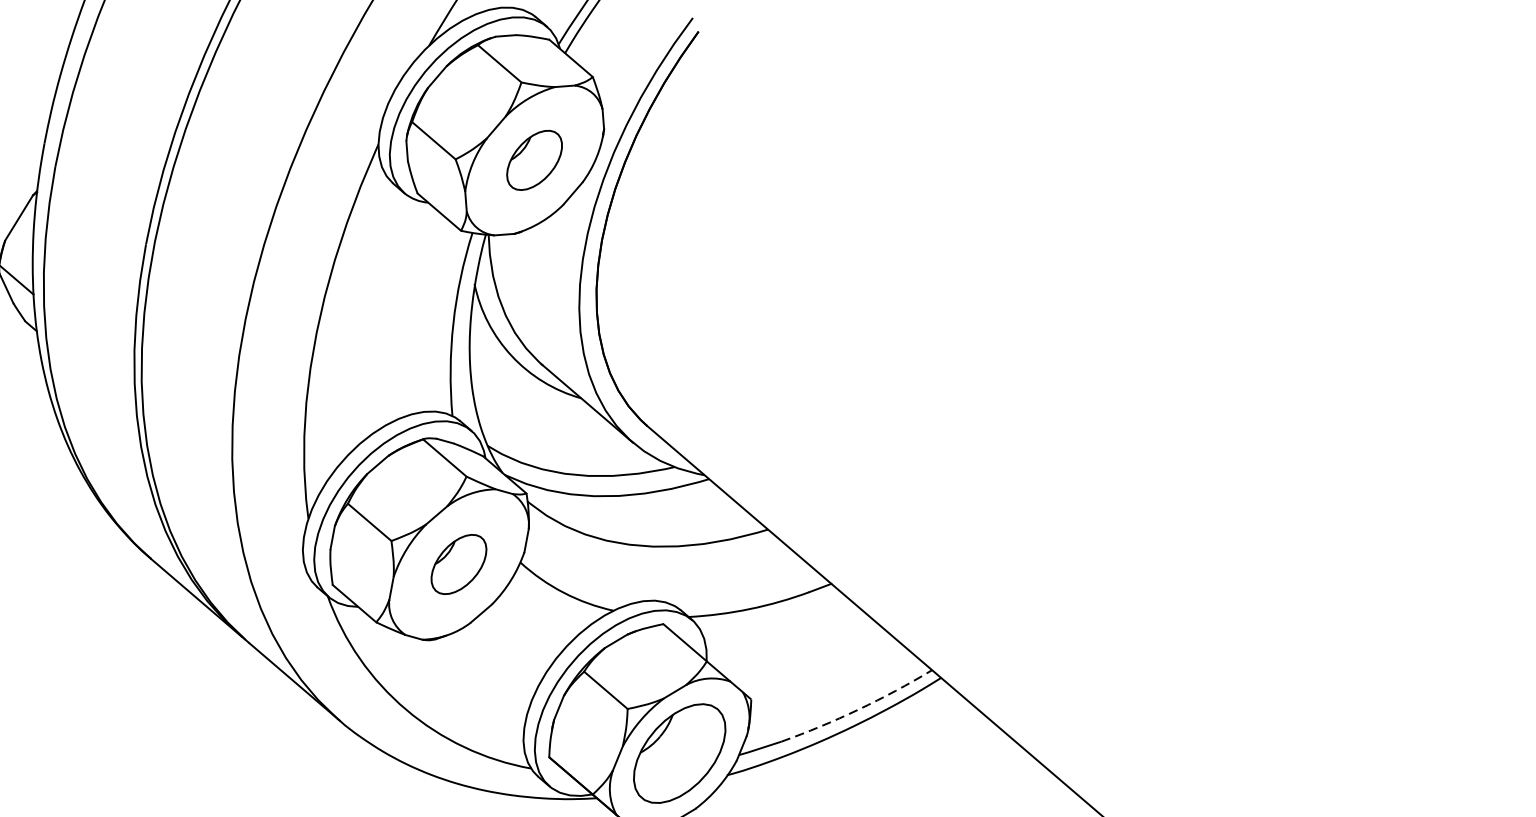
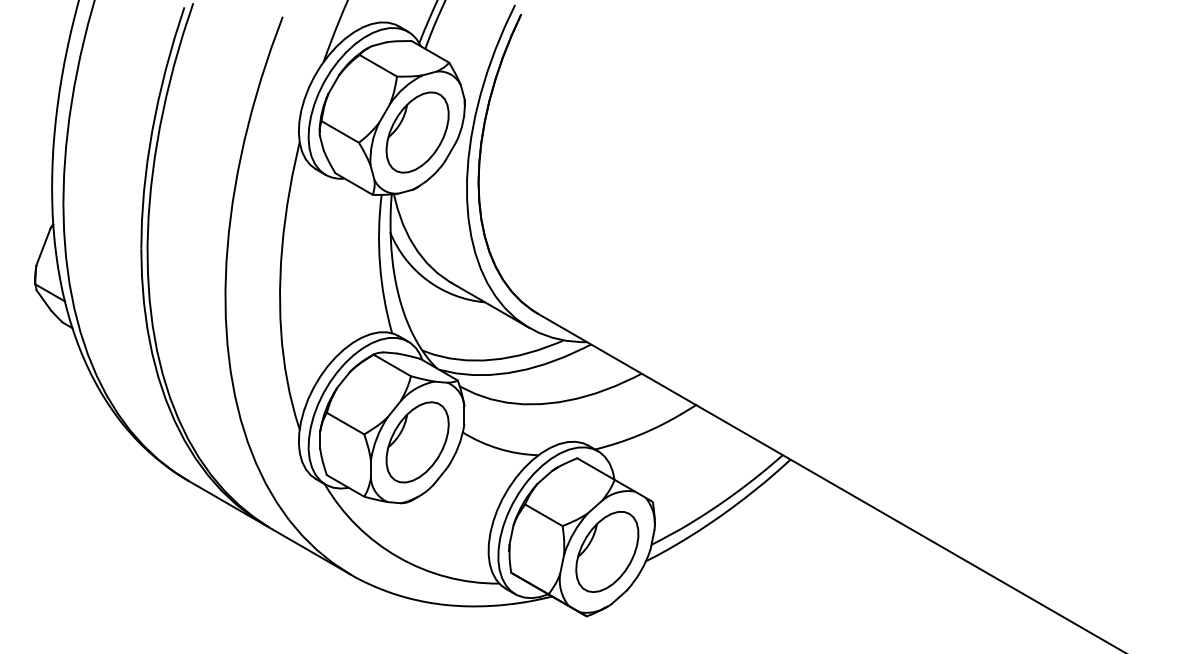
part: (534, 160) -> (417, 132), size x1.67
part: (458, 564) -> (417, 442), size x1.67
arc: (858, 709) -> (733, 494), dashed -> solid

